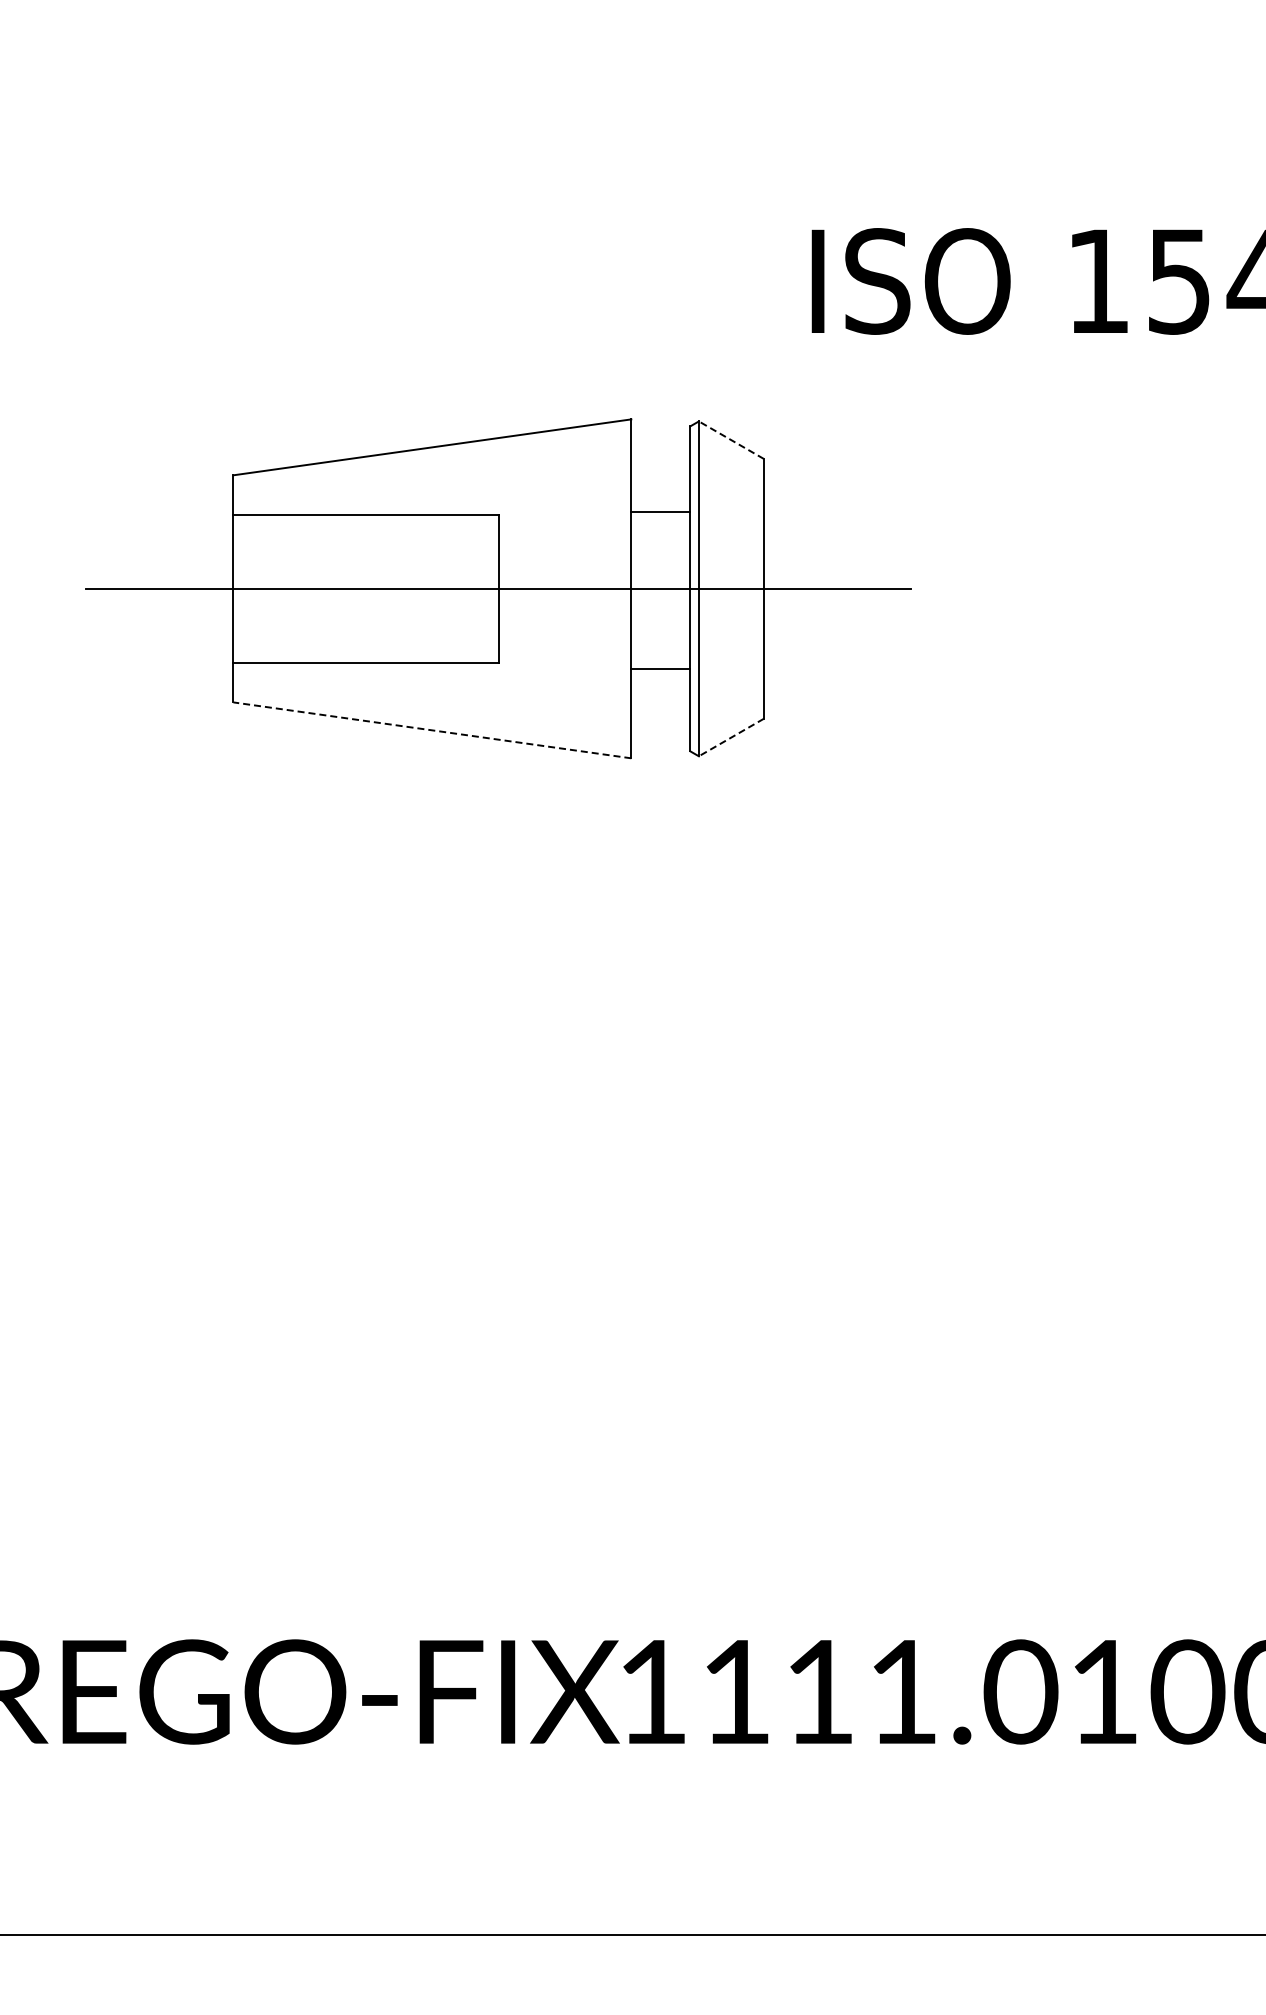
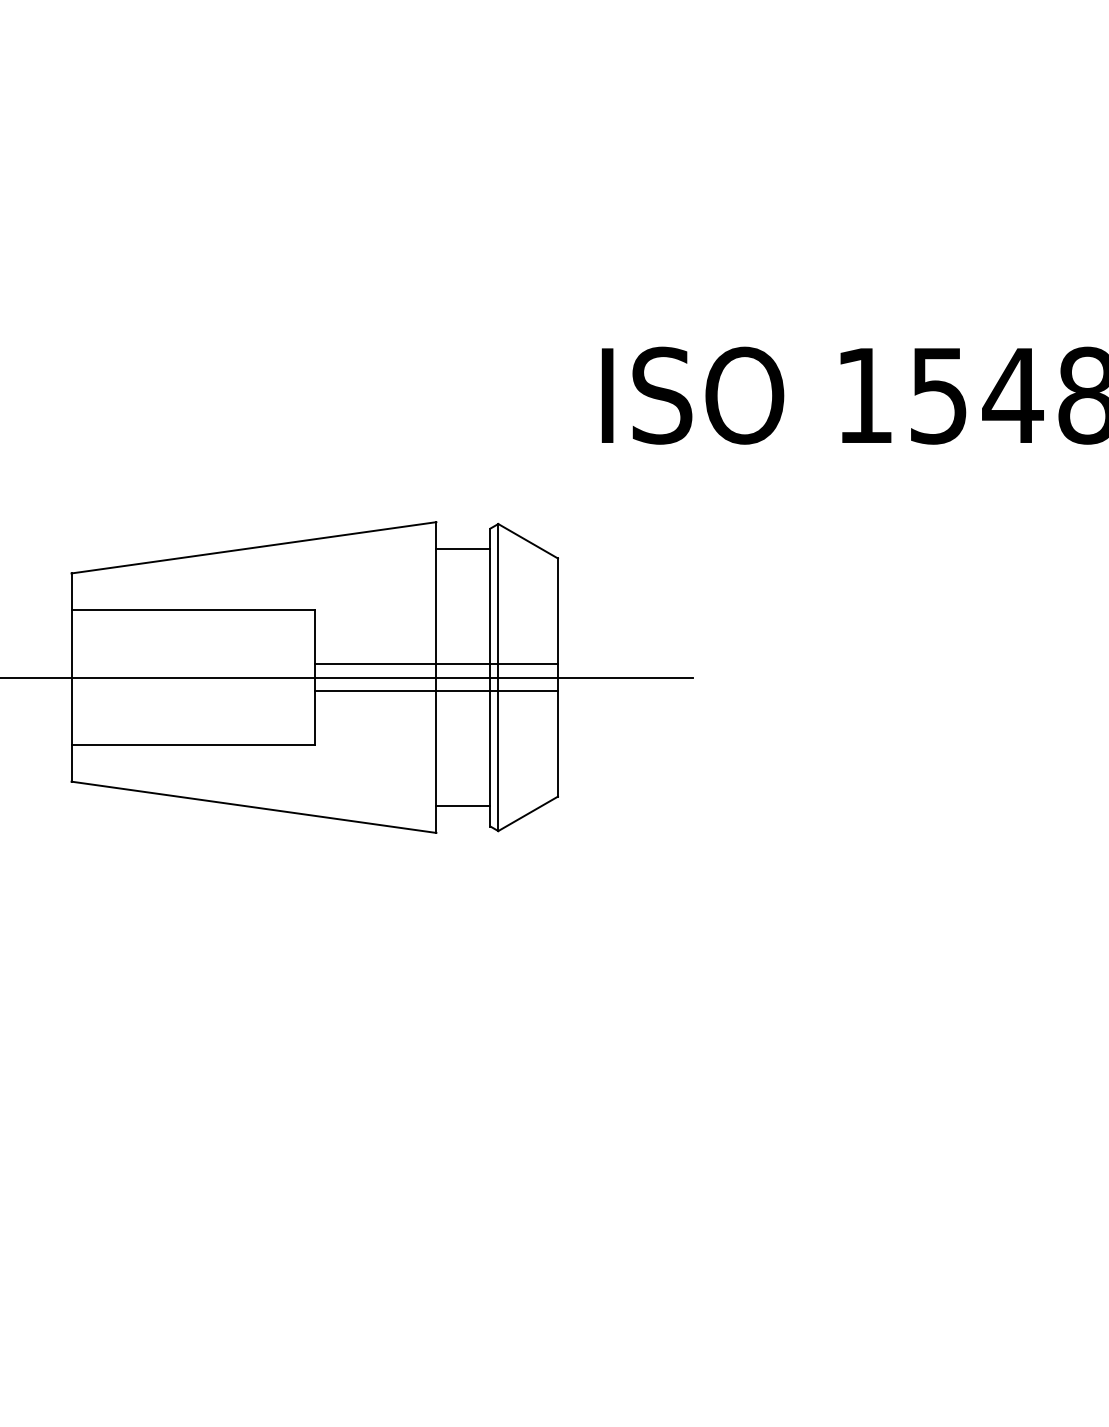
line: (731, 440) -> (528, 541), dashed -> solid
line: (660, 511) -> (463, 548), moved
line: (630, 574) -> (435, 664), added
line: (630, 603) -> (435, 690), added
line: (660, 668) -> (463, 805), moved
line: (432, 730) -> (254, 807), dashed -> solid
line: (731, 737) -> (528, 813), dashed -> solid

